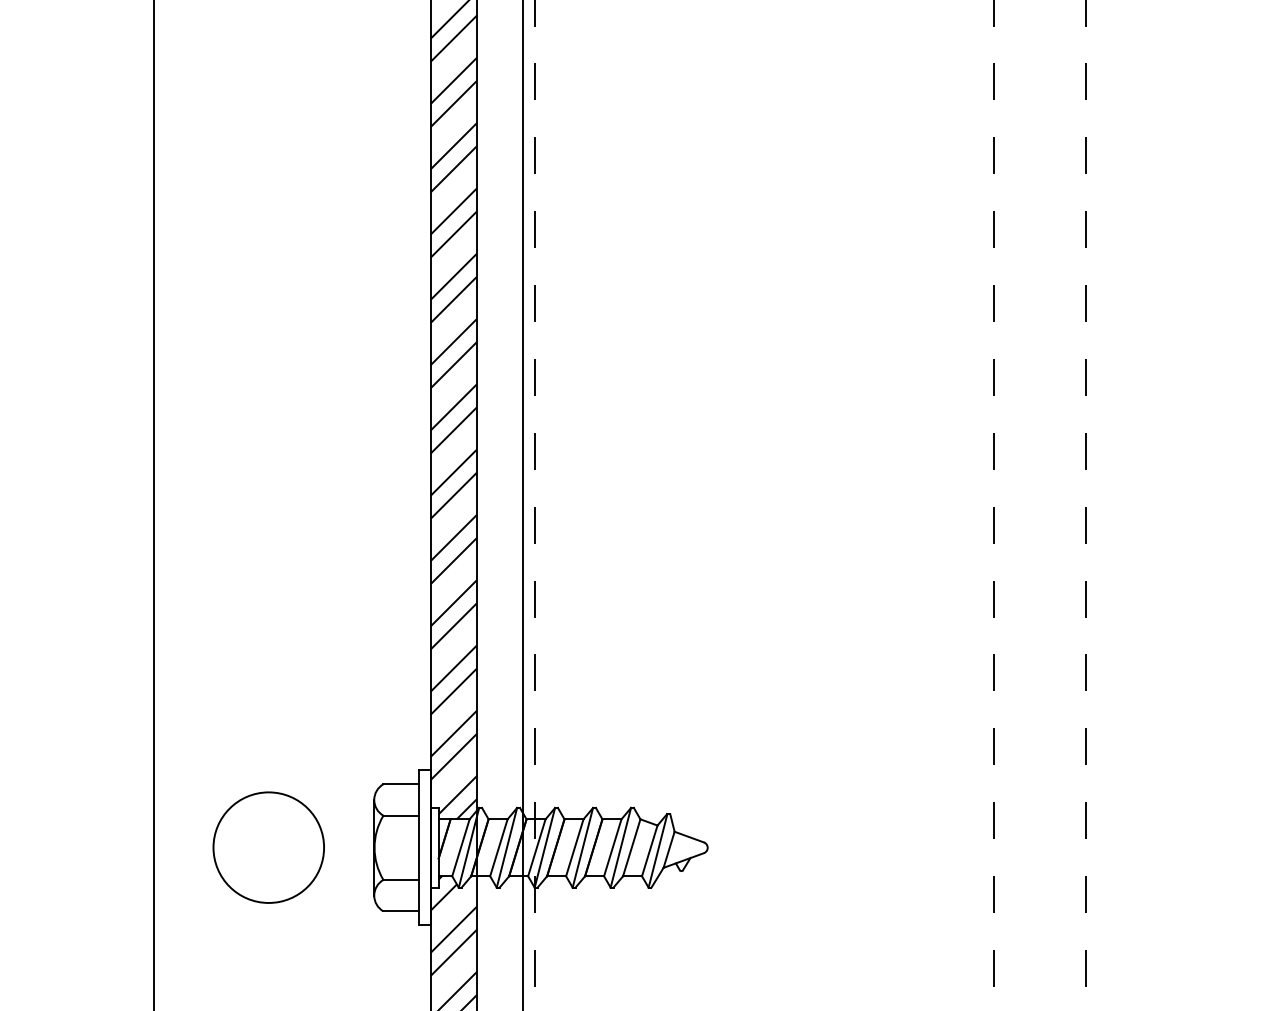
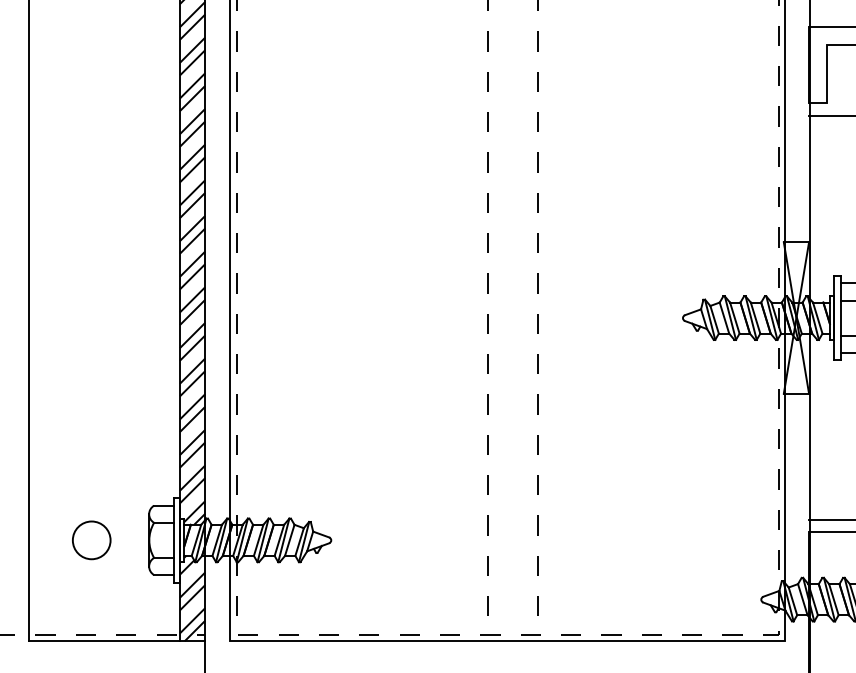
circle: (268, 848) -> (91, 540), size x0.62

